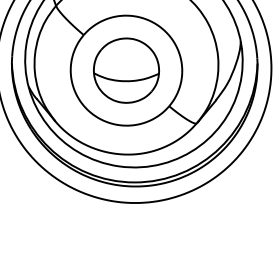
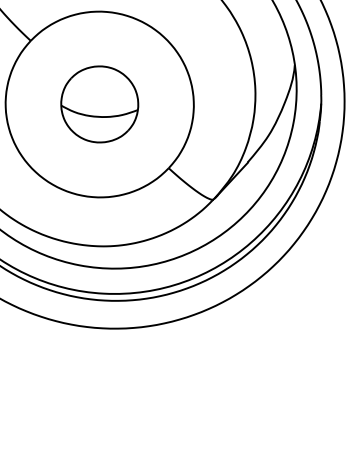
part: (126, 70) -> (99, 104), size x0.7

